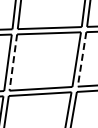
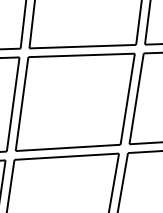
line: (82, 59) -> (137, 98), dashed -> solid
line: (13, 63) -> (22, 105), dashed -> solid

